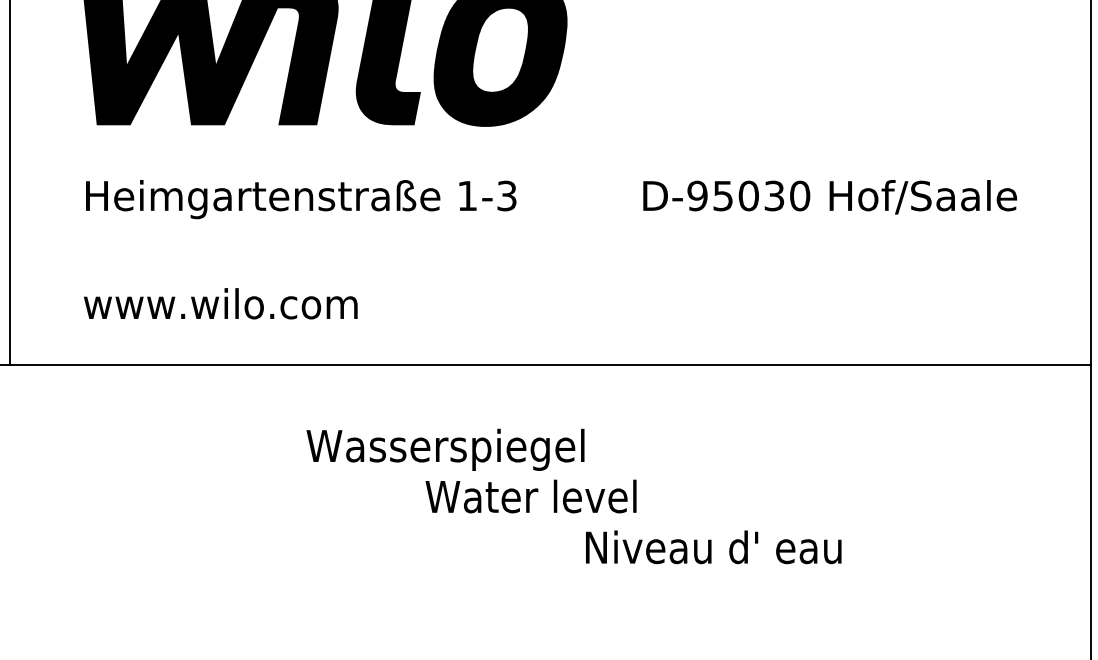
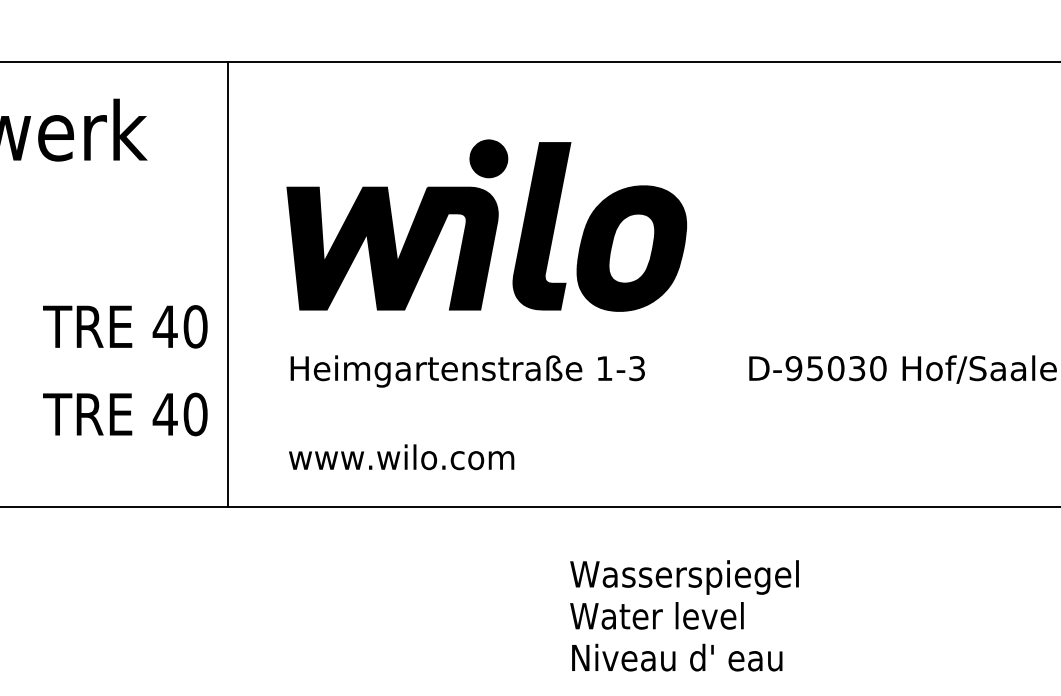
text: (445, 449) -> (684, 577), moved
text: (714, 547) -> (677, 657), moved

